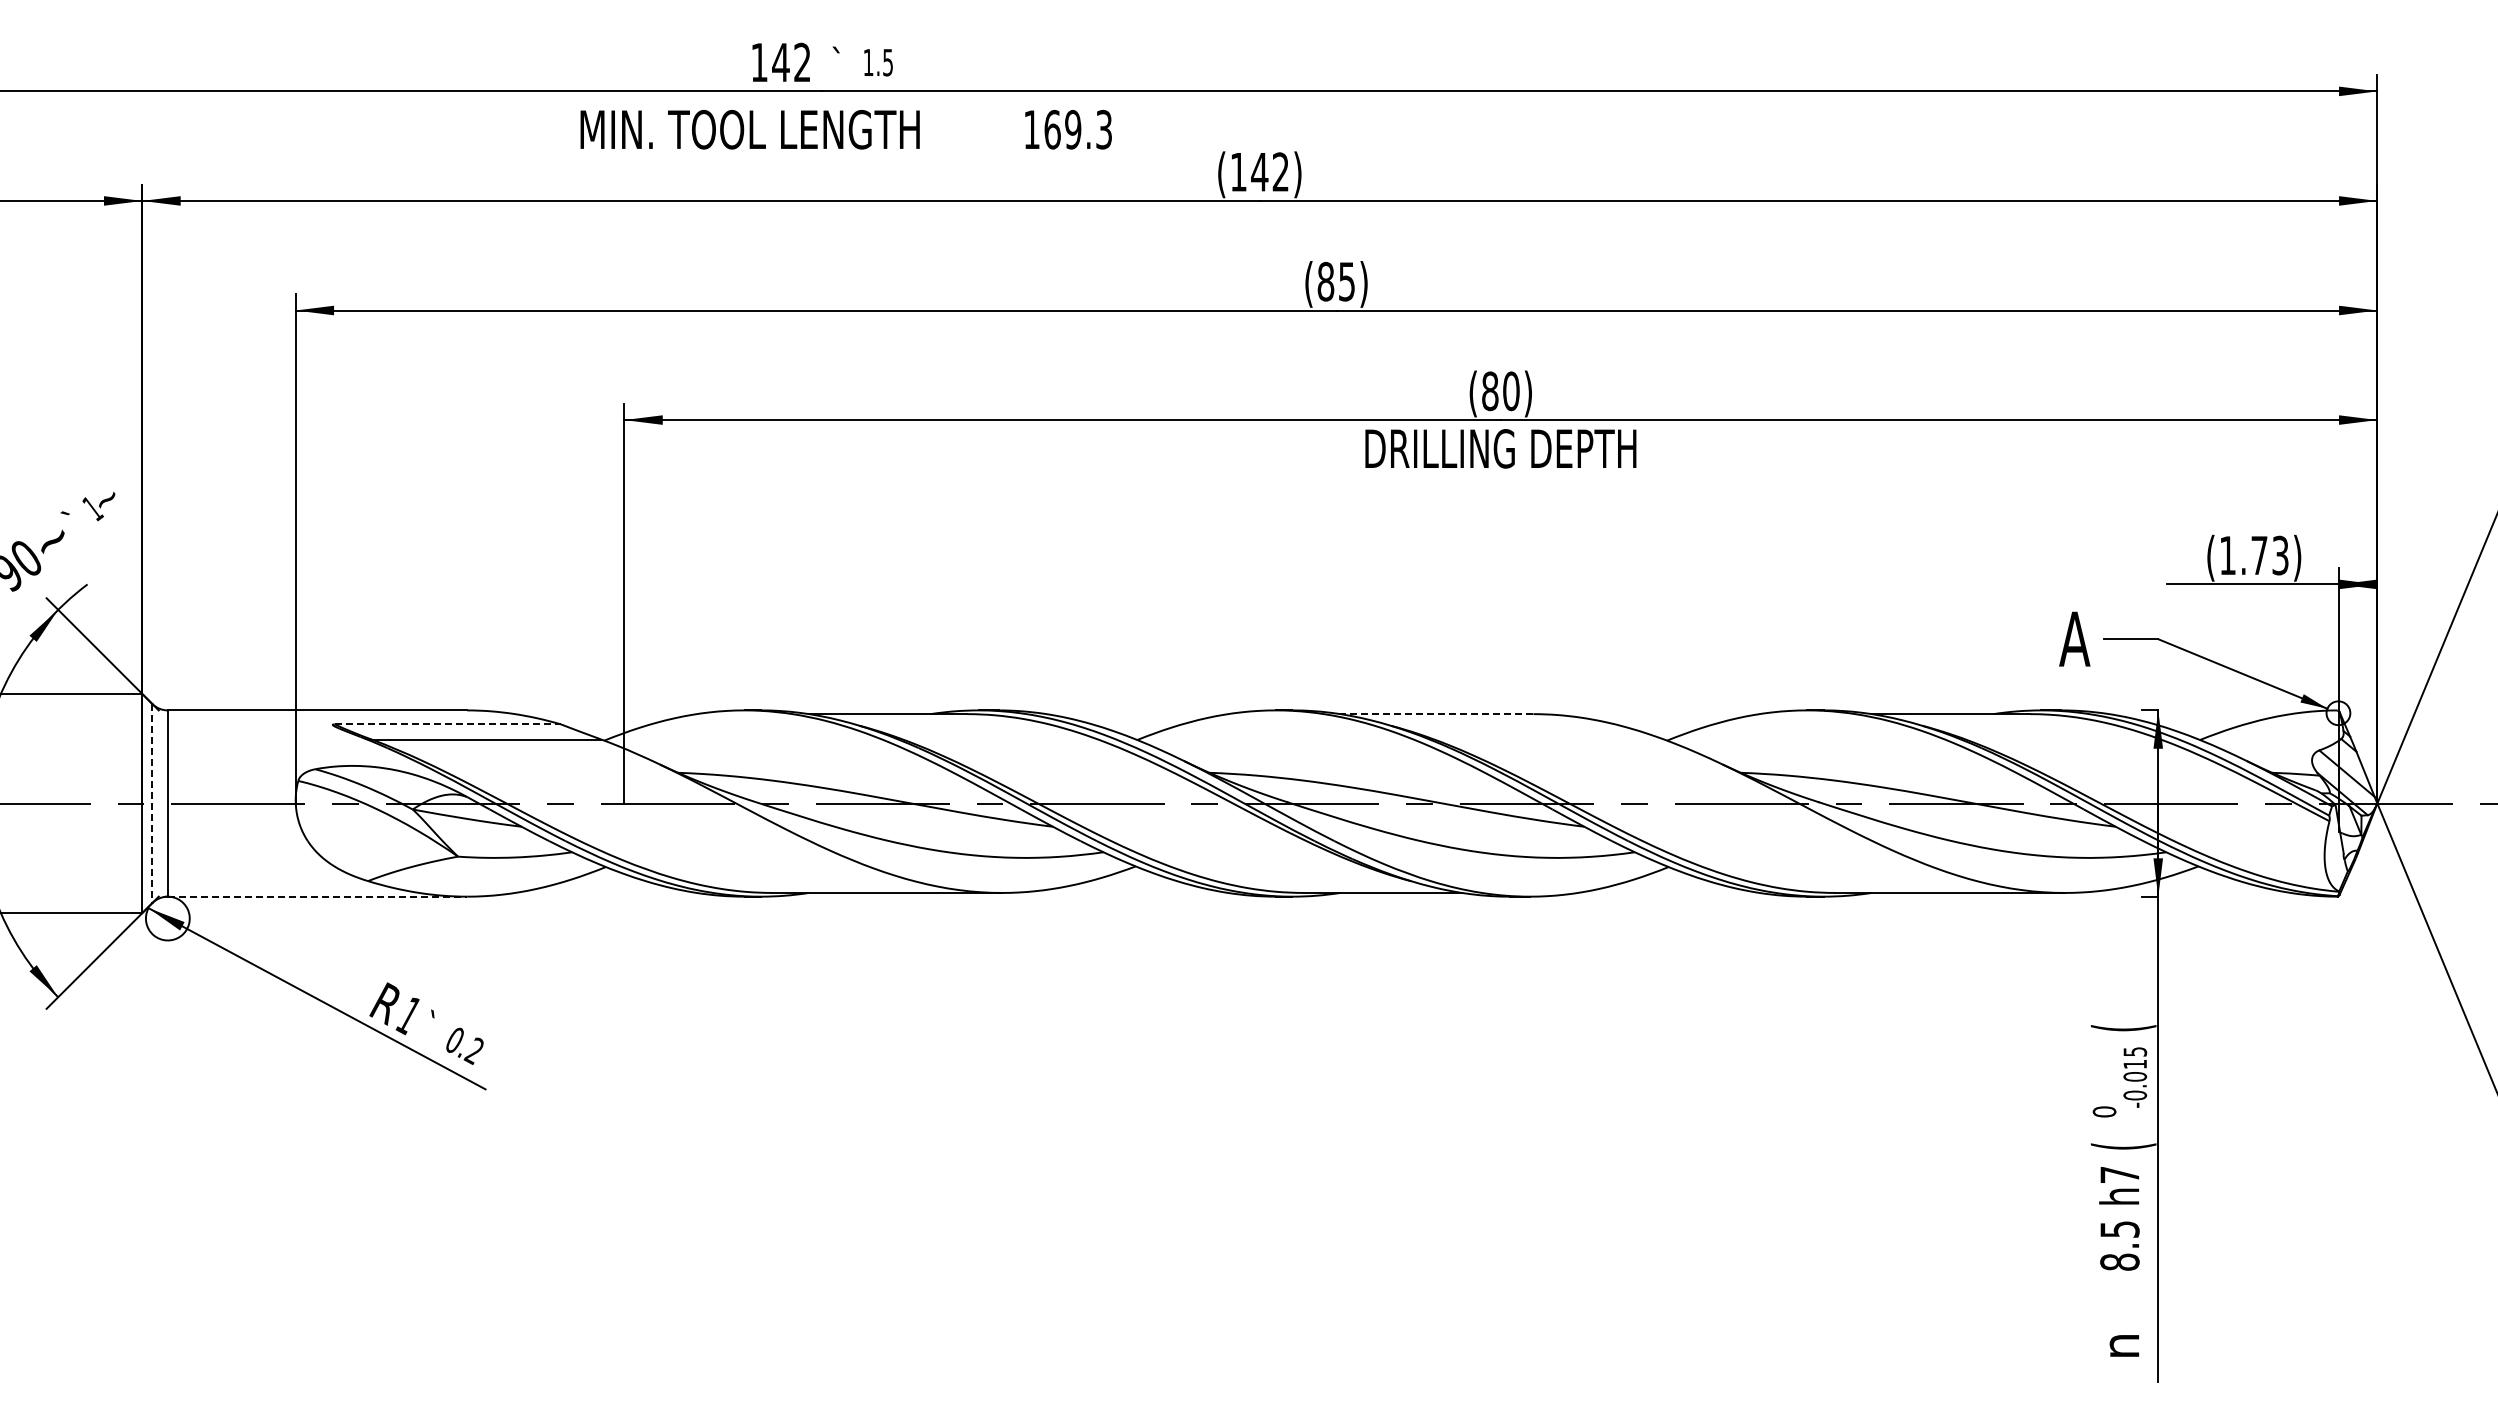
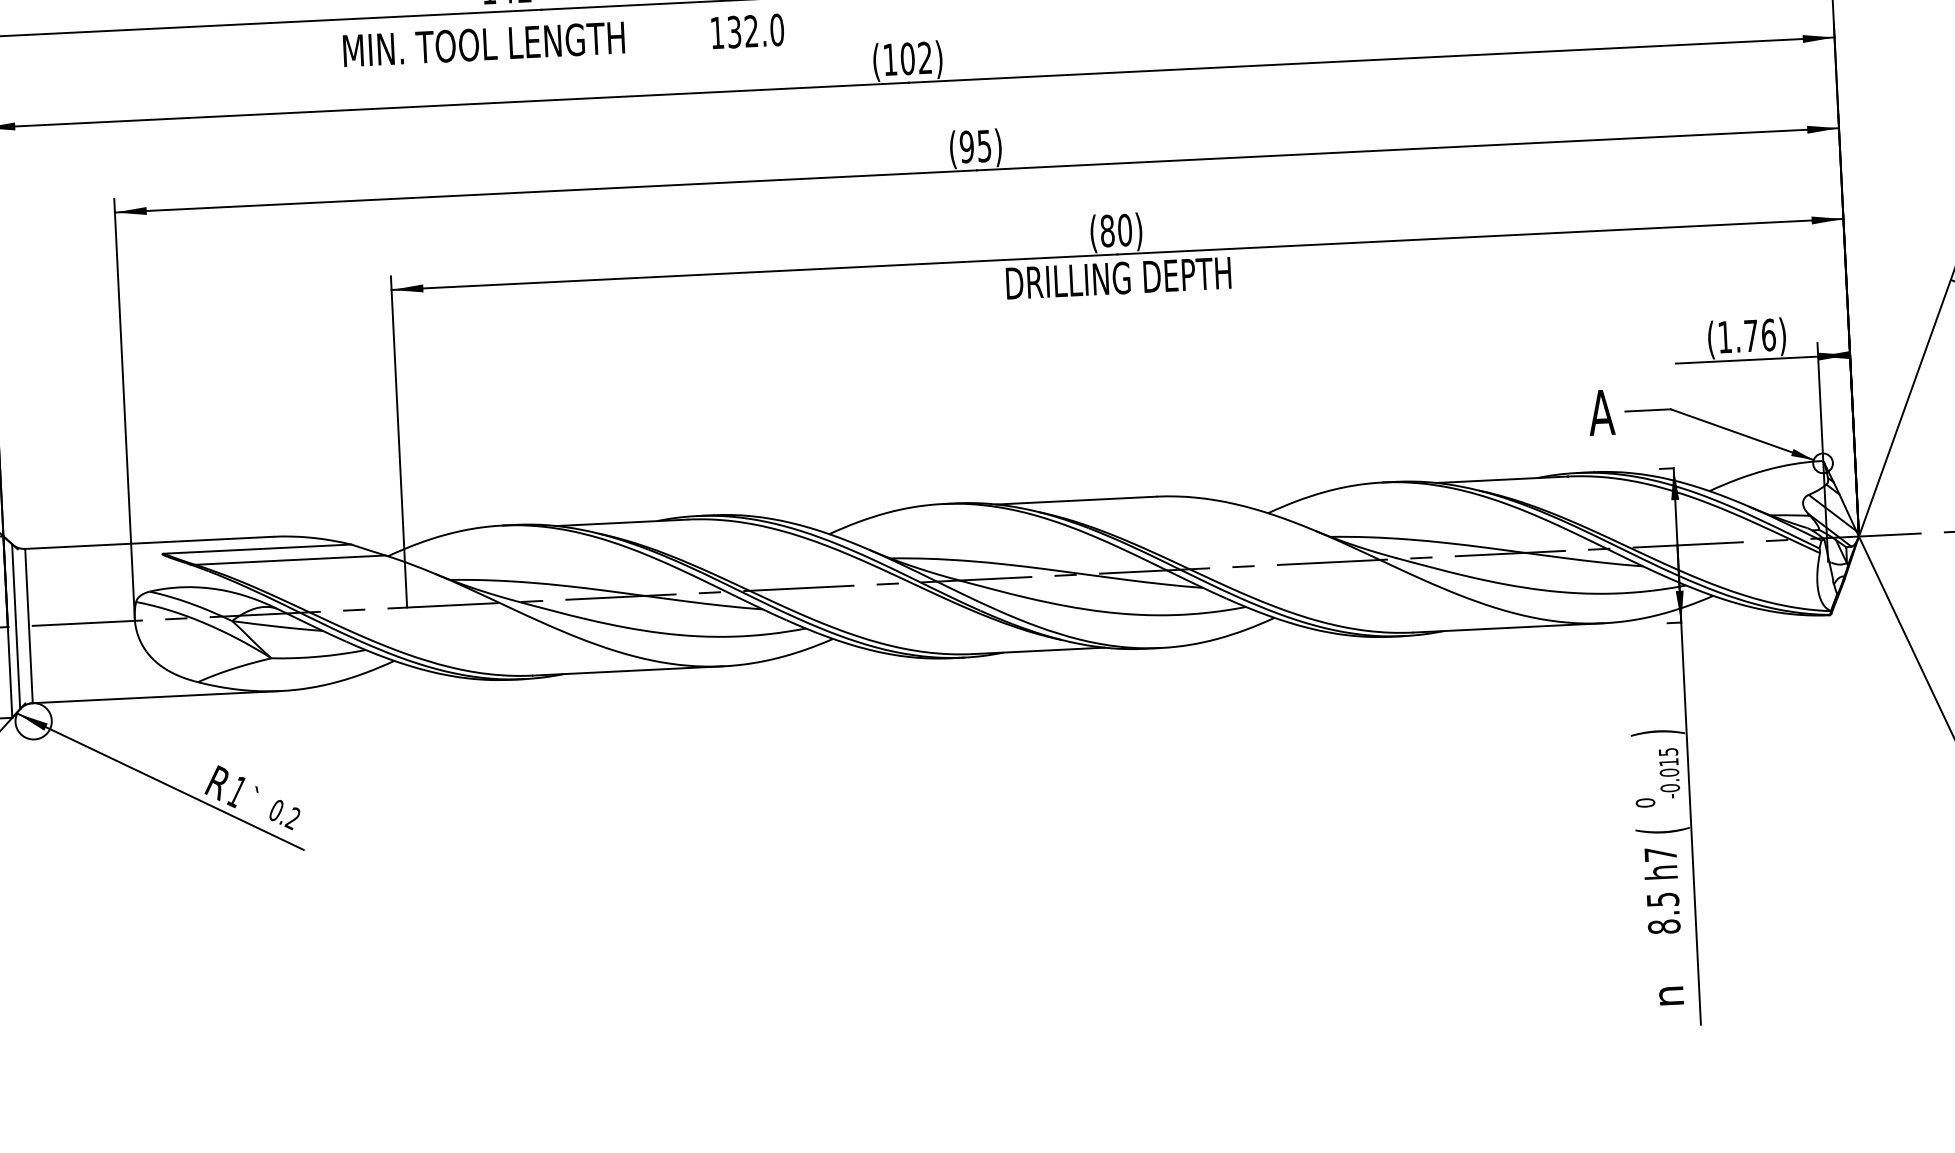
text: (1078, 129) -> (755, 30), 169.3 -> 132.0
text: (1259, 171) -> (907, 58), (142) -> (102)
text: (1325, 281) -> (966, 146), (85) -> (95)
text: (2280, 555) -> (1768, 335), (1.73) -> (1.76)
line: (1436, 714) -> (1076, 500), dashed -> solid
line: (448, 724) -> (258, 549), dashed -> solid
line: (152, 803) -> (16, 626), dashed -> solid
line: (317, 896) -> (156, 696), dashed -> solid
text: (2123, 1028) -> (1657, 733), ( -> )

